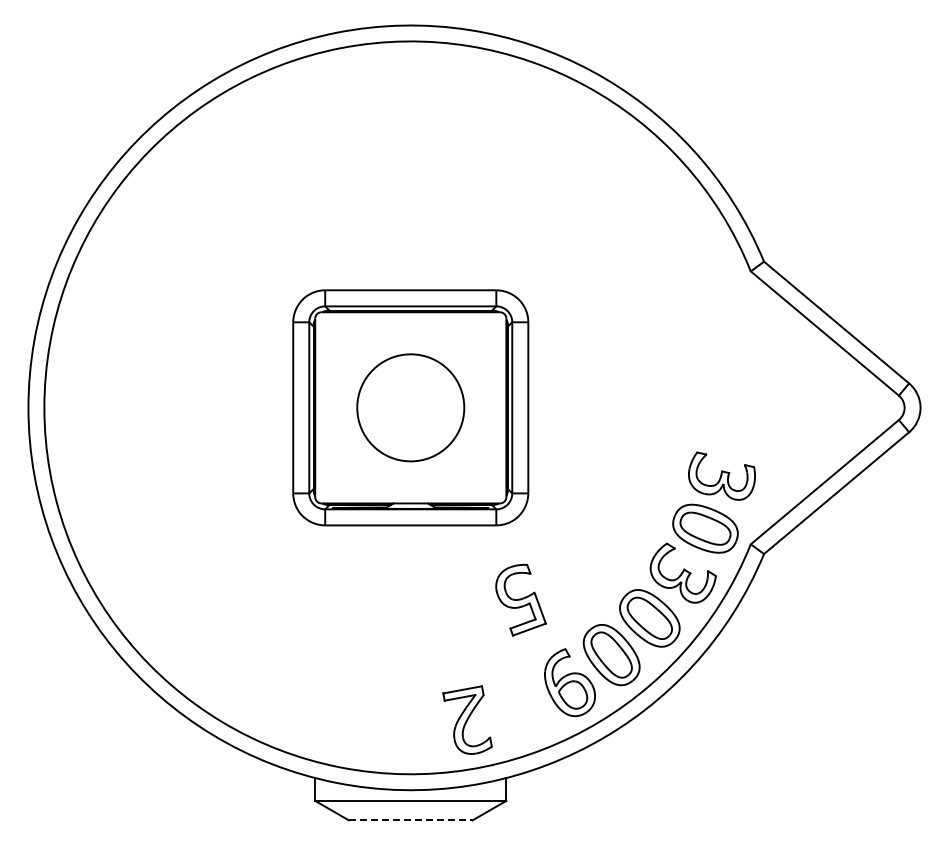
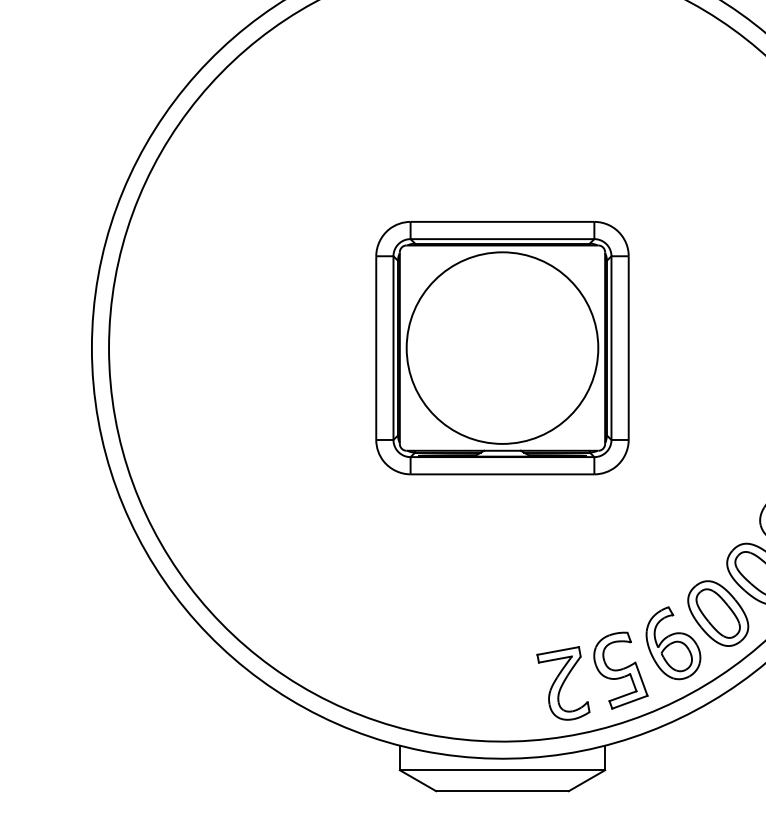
circle: (410, 407) -> (502, 347), size x1.67
part: (520, 600) -> (620, 670), moved
line: (410, 820) -> (502, 791), dashed -> solid

